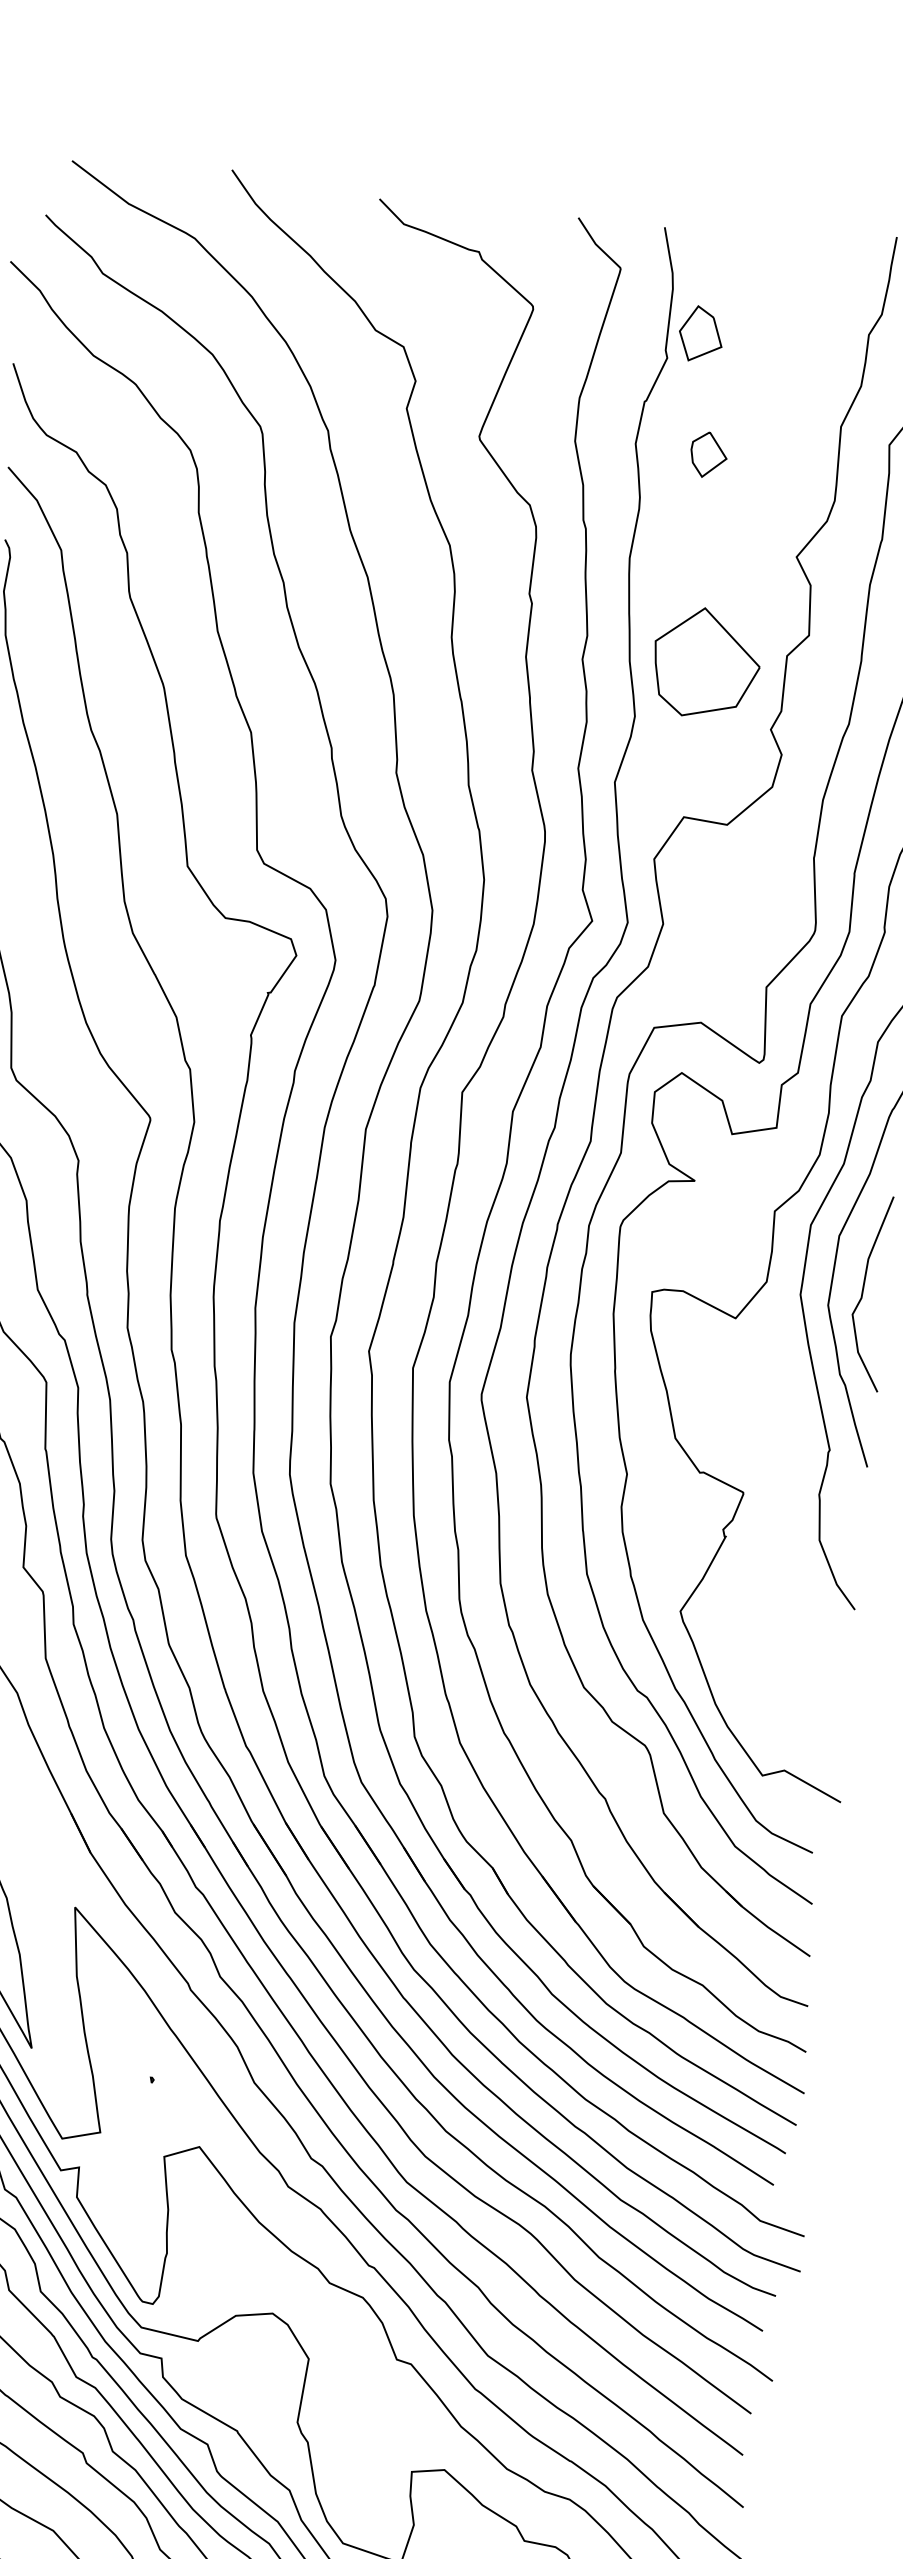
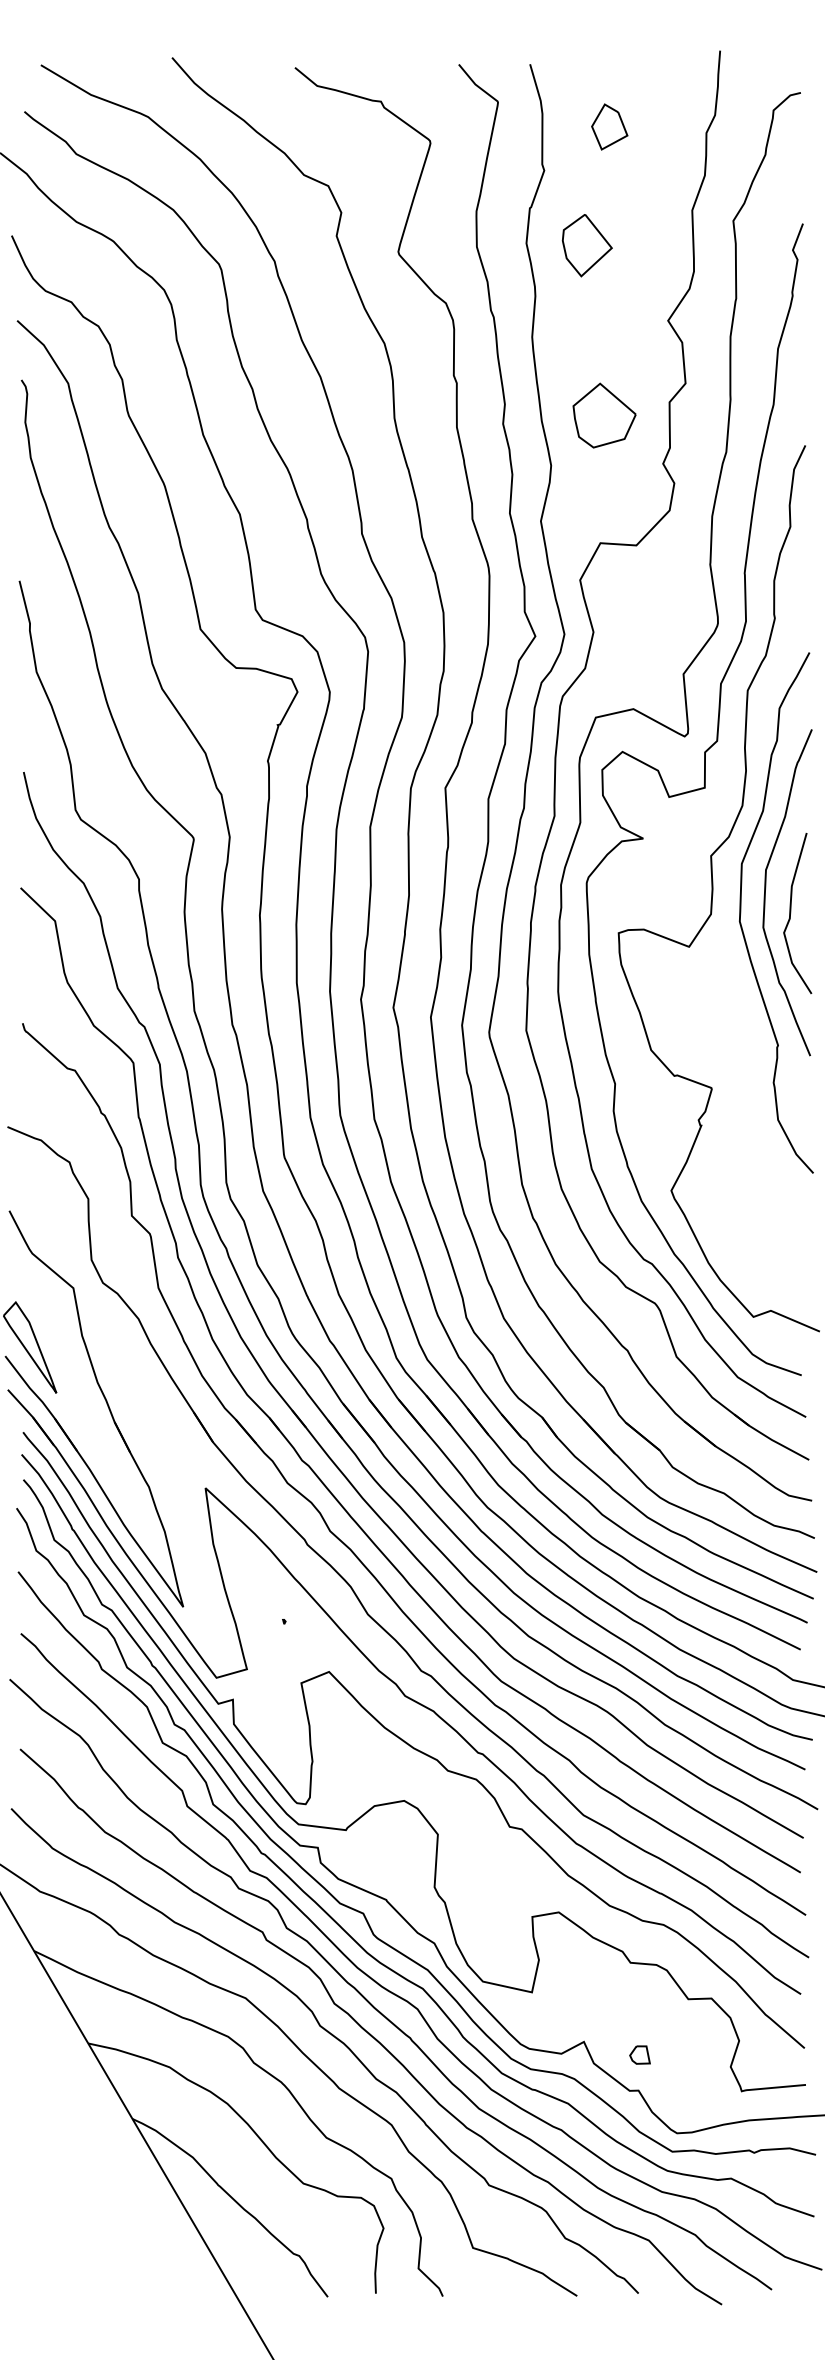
part: (701, 333) -> (609, 126), moved
part: (708, 454) -> (586, 245), size x1.67
part: (706, 663) -> (604, 415), size x0.71

